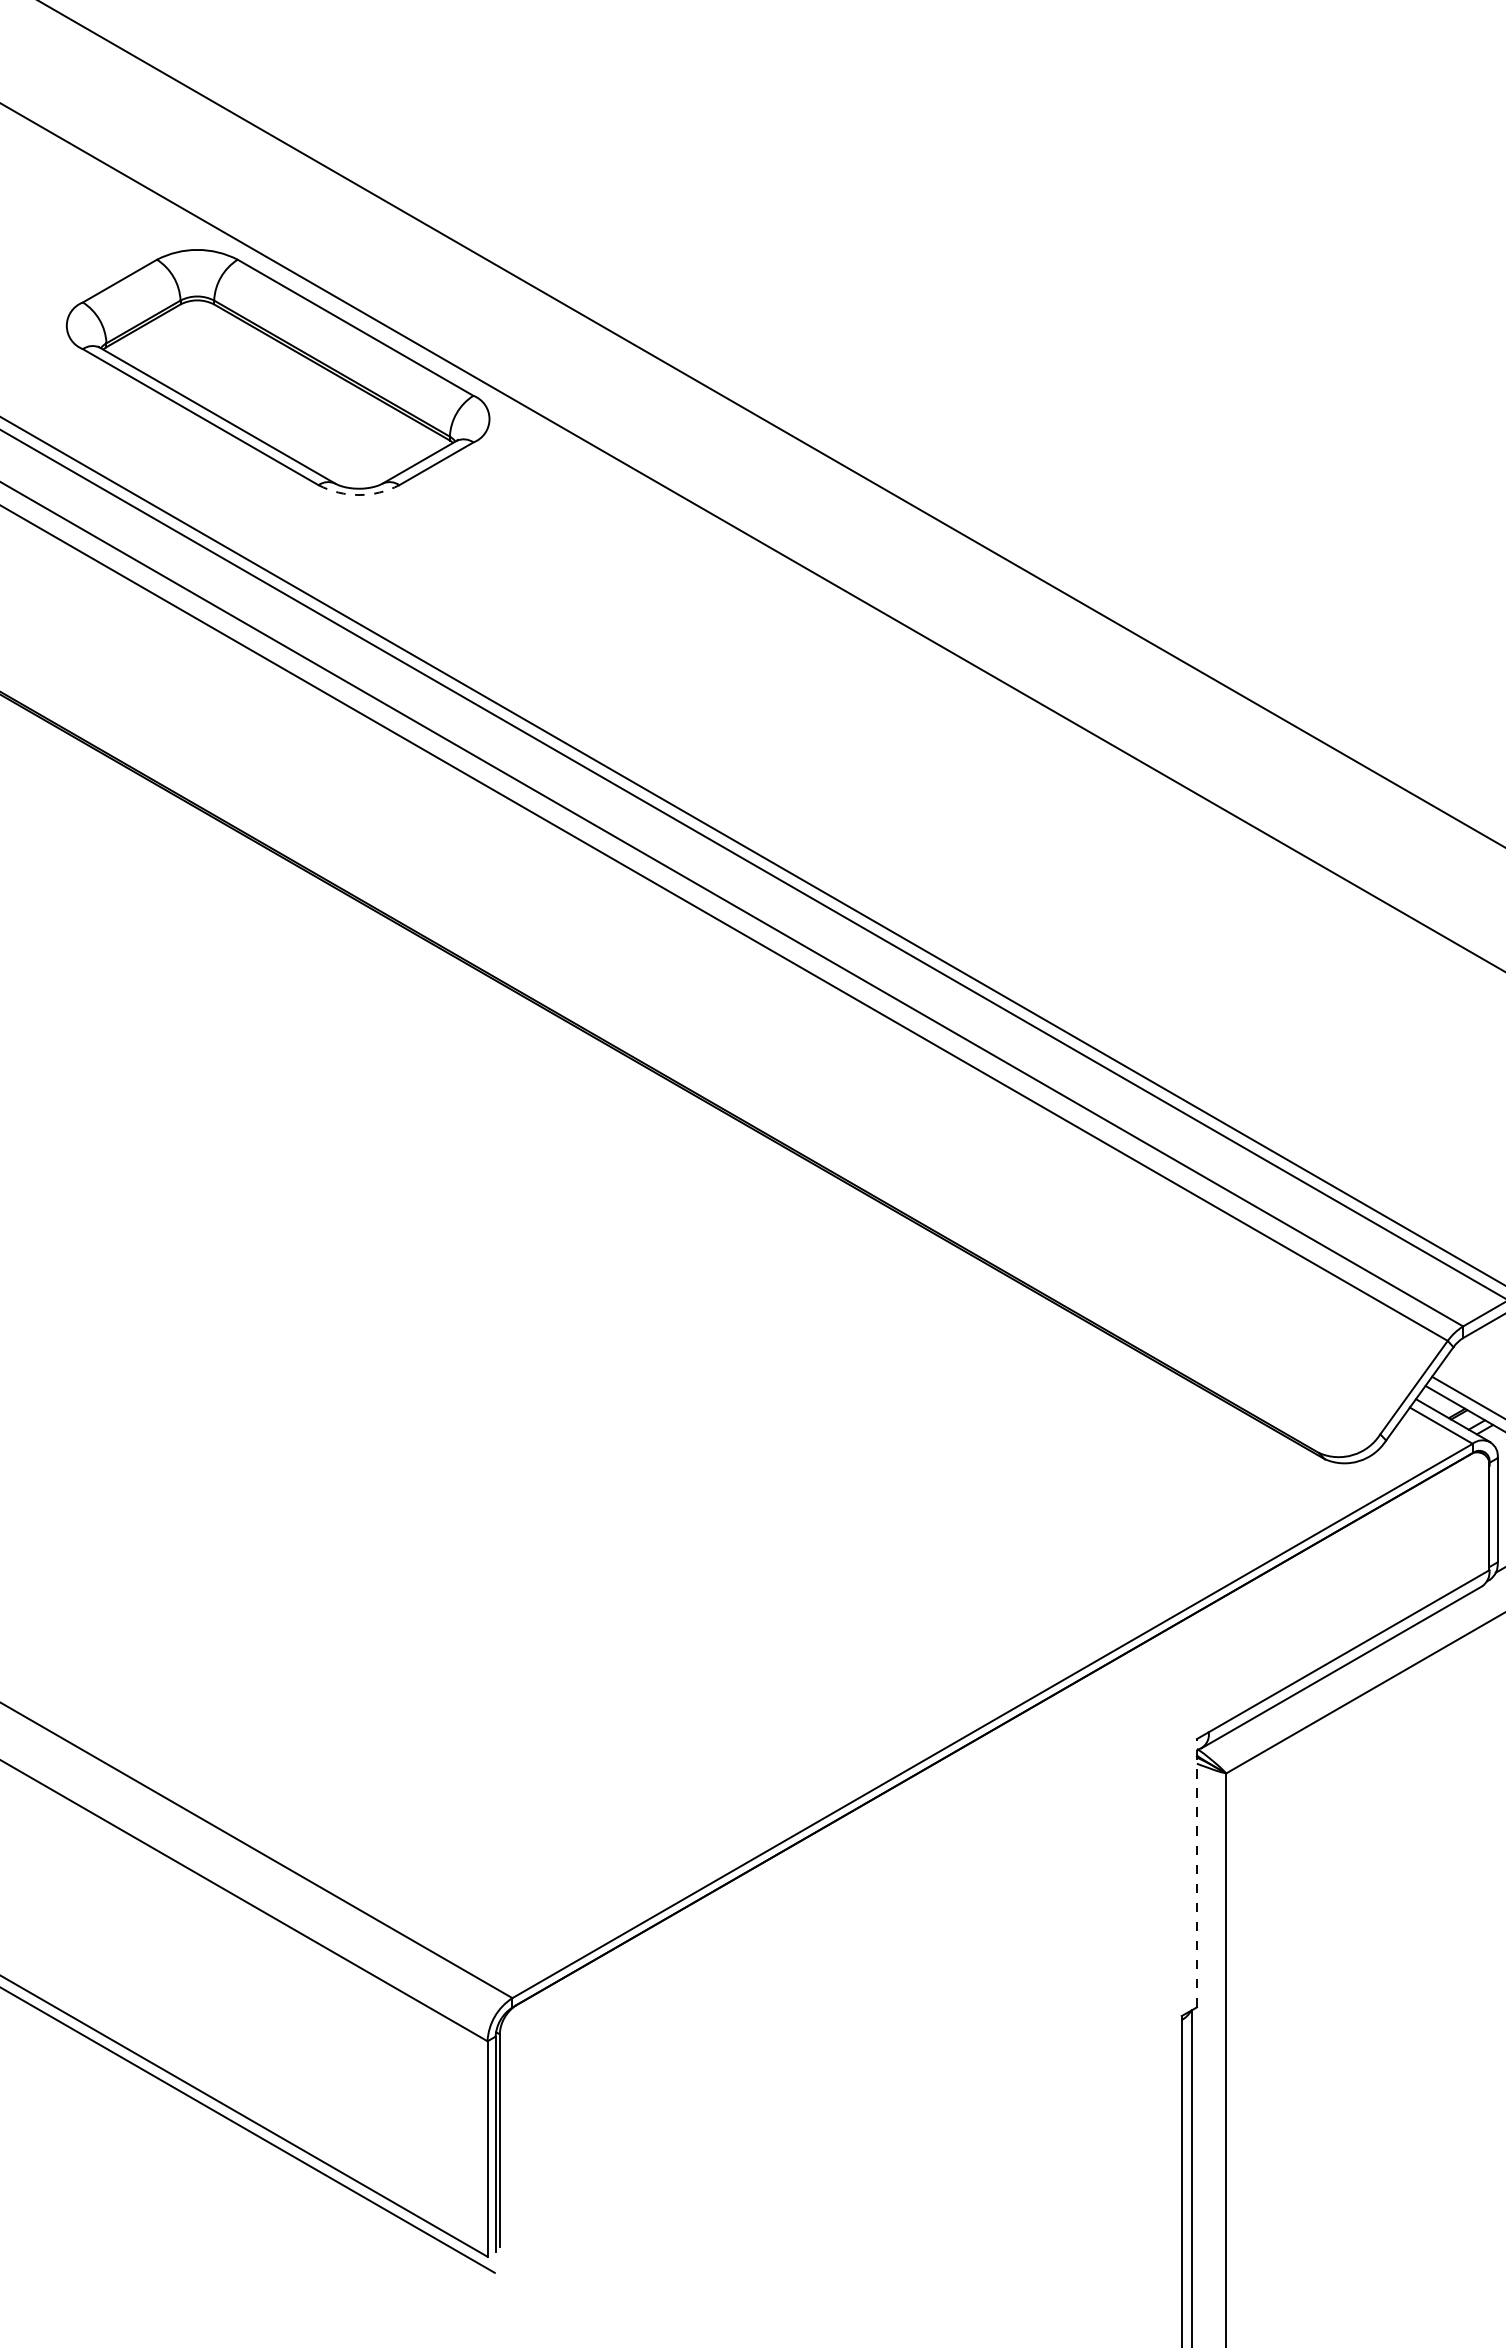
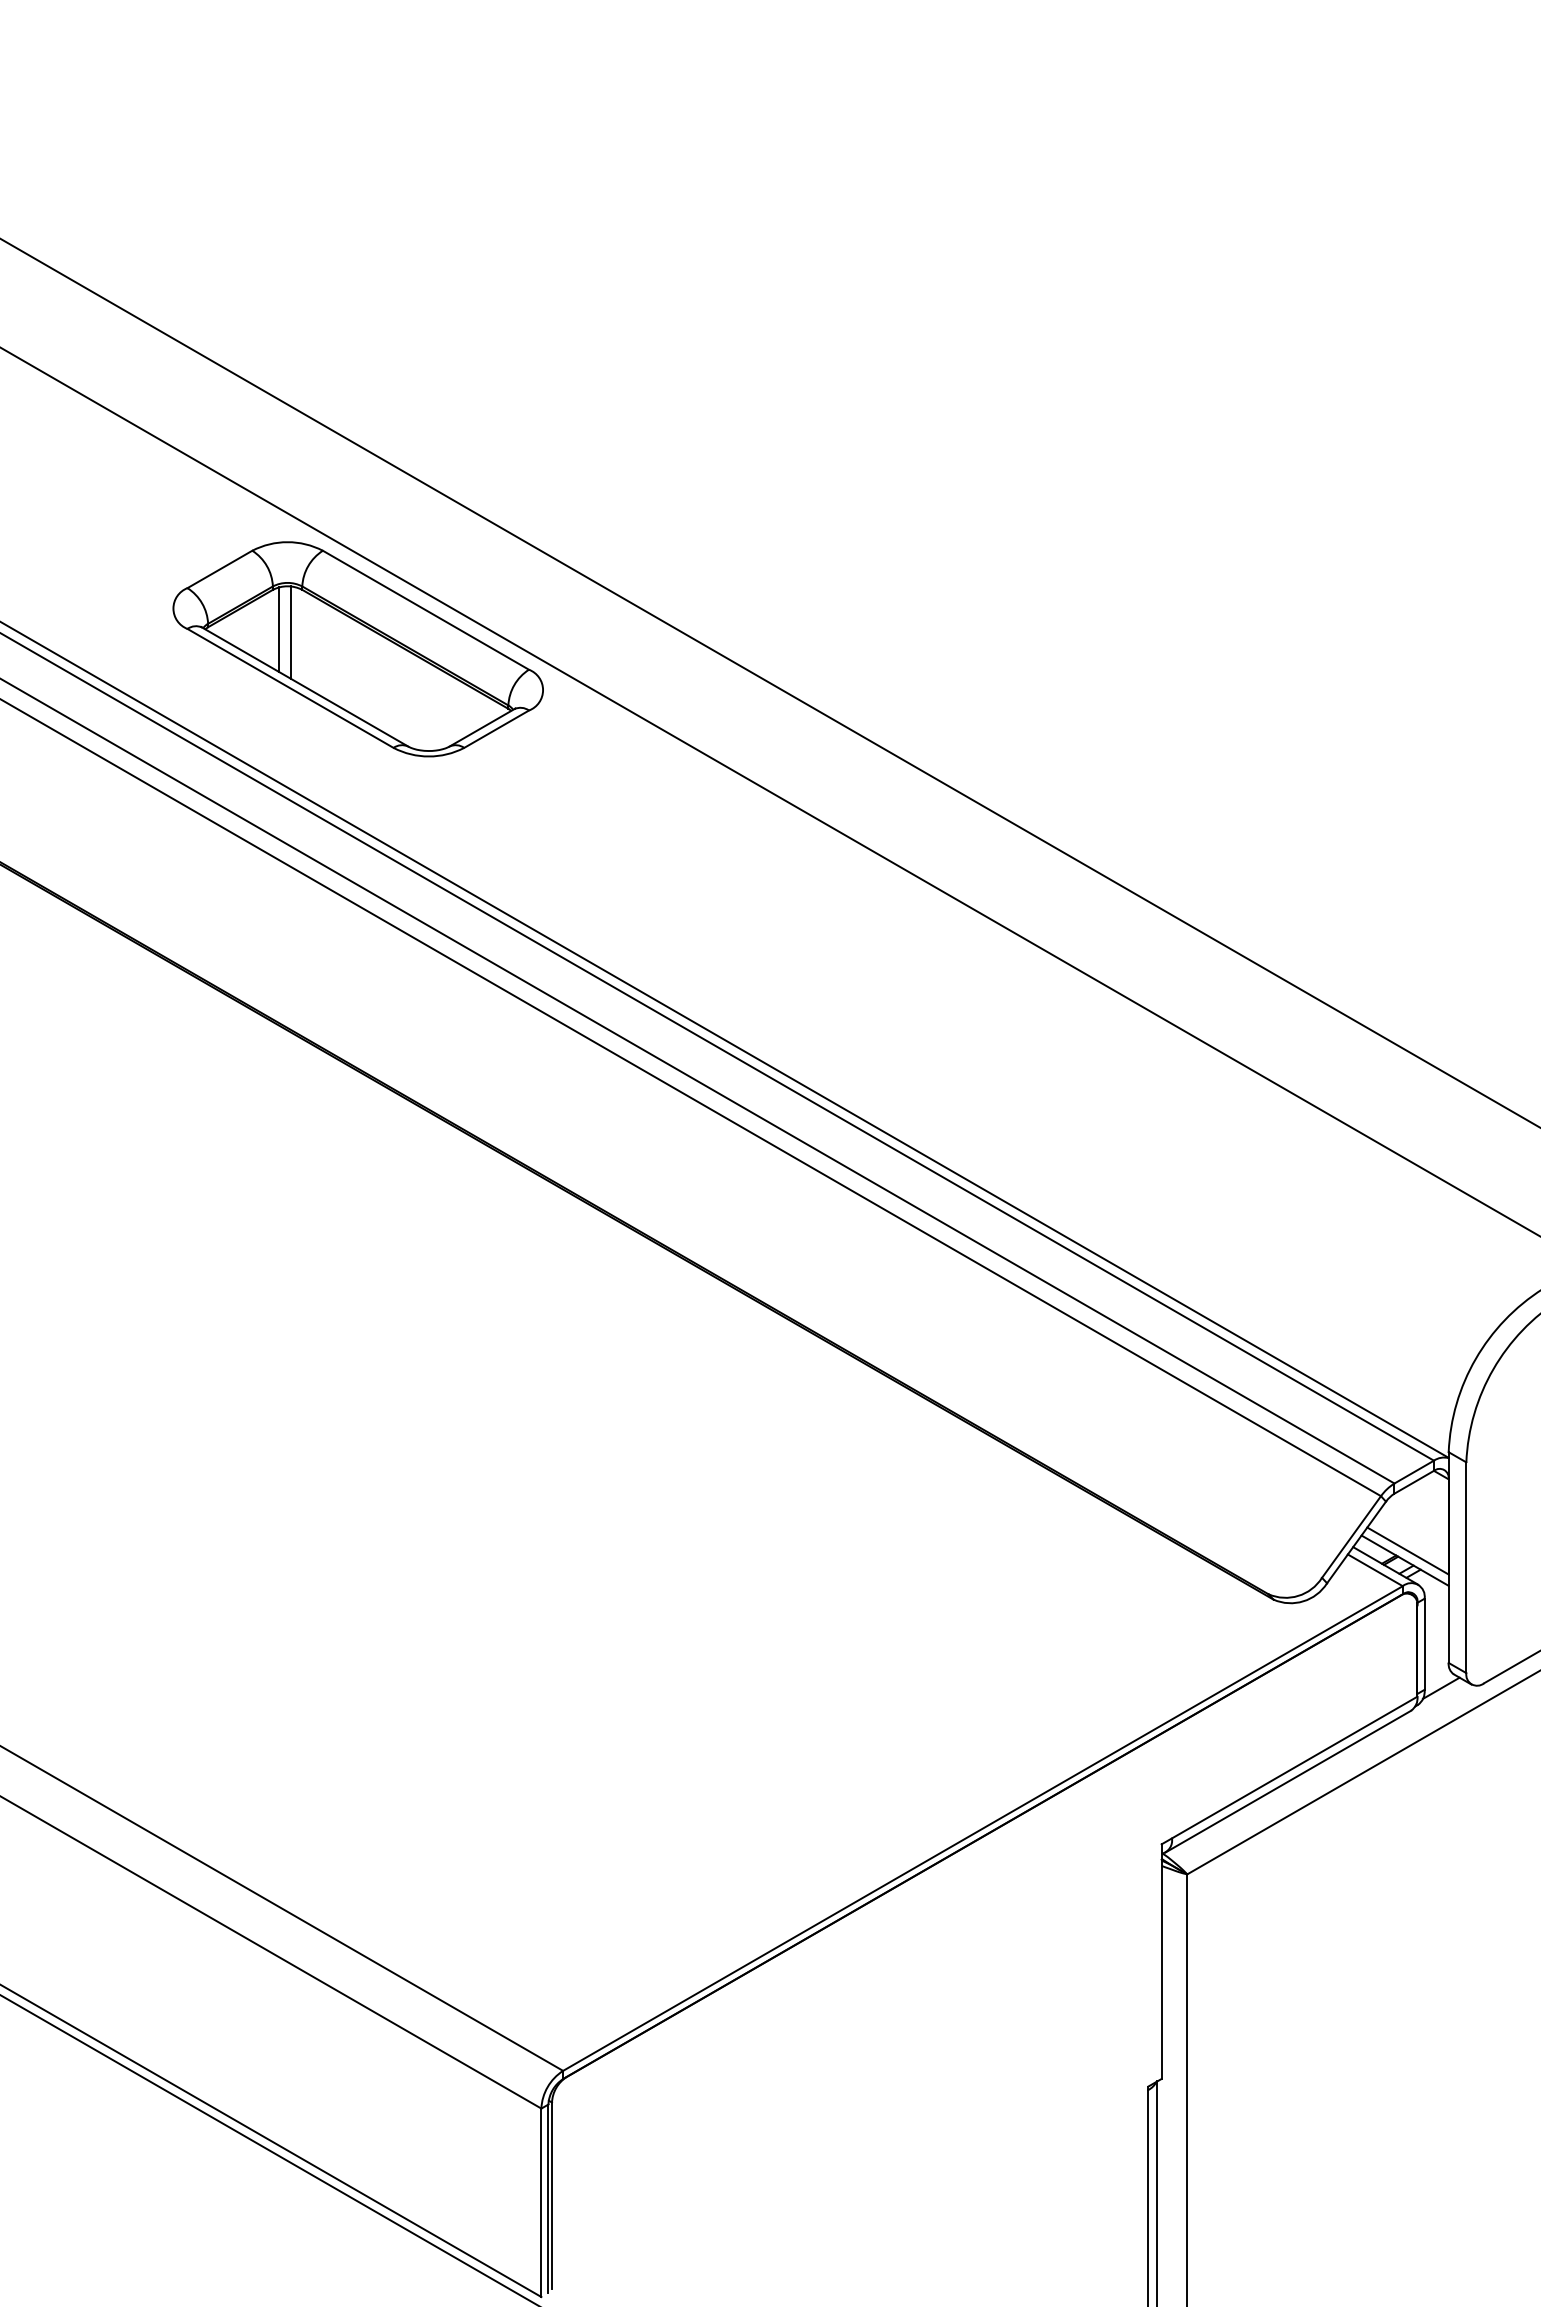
line: (186, 349) -> (278, 629), added
line: (200, 353) -> (290, 632), added
arc: (358, 495) -> (428, 756), dashed -> solid
line: (1196, 1873) -> (1161, 1961), dashed -> solid

